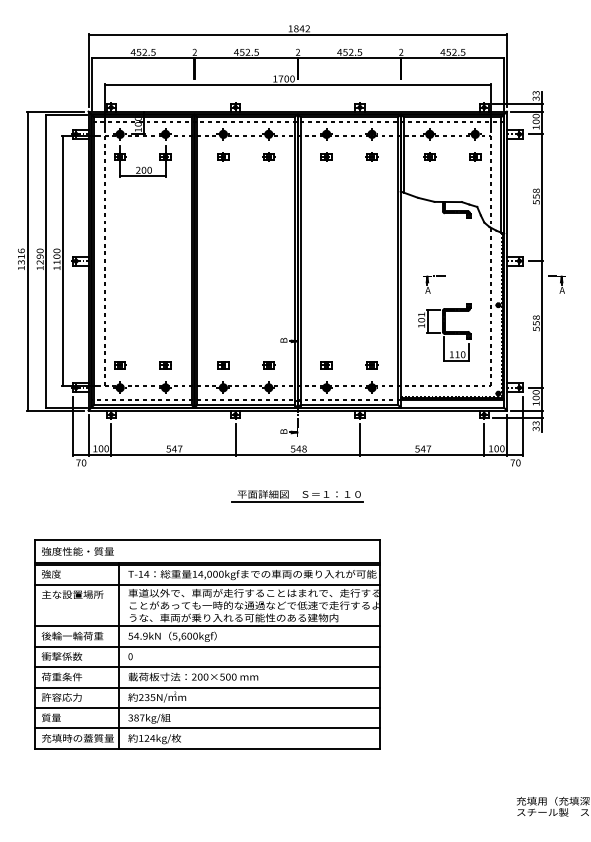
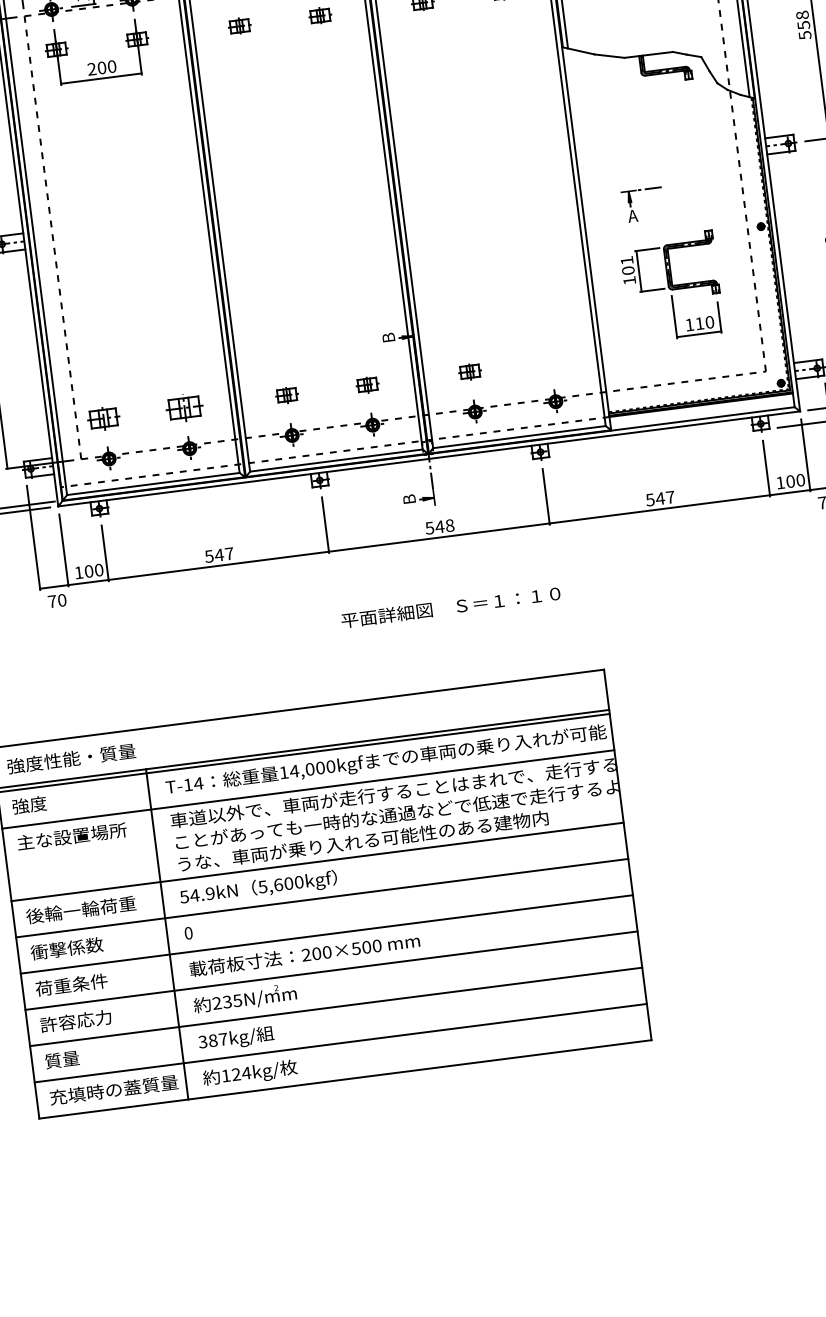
part: (120, 365) -> (104, 419), size x1.4
part: (165, 365) -> (184, 409), size x1.6
part: (371, 365) -> (549, 362), removed
line: (297, 502) -> (449, 622), removed

